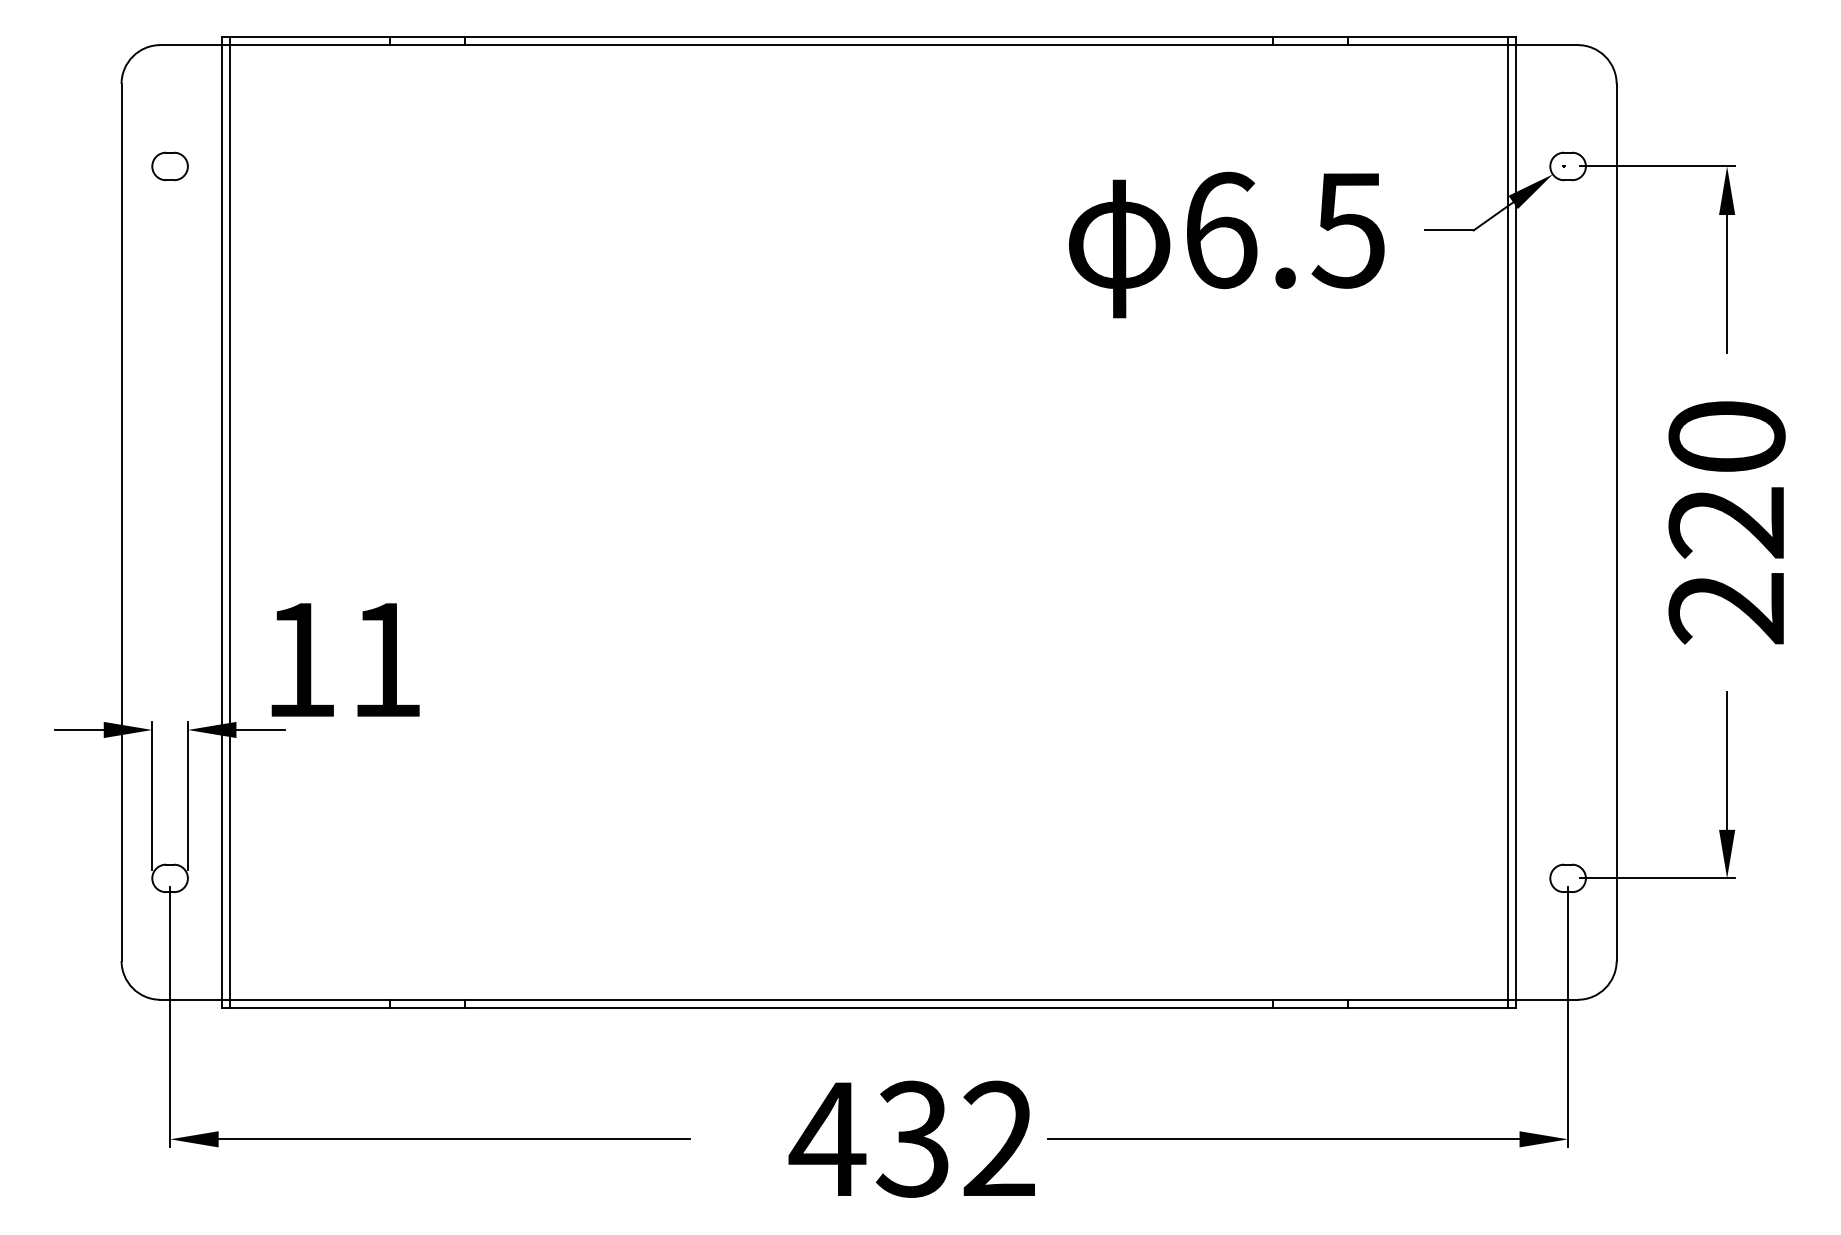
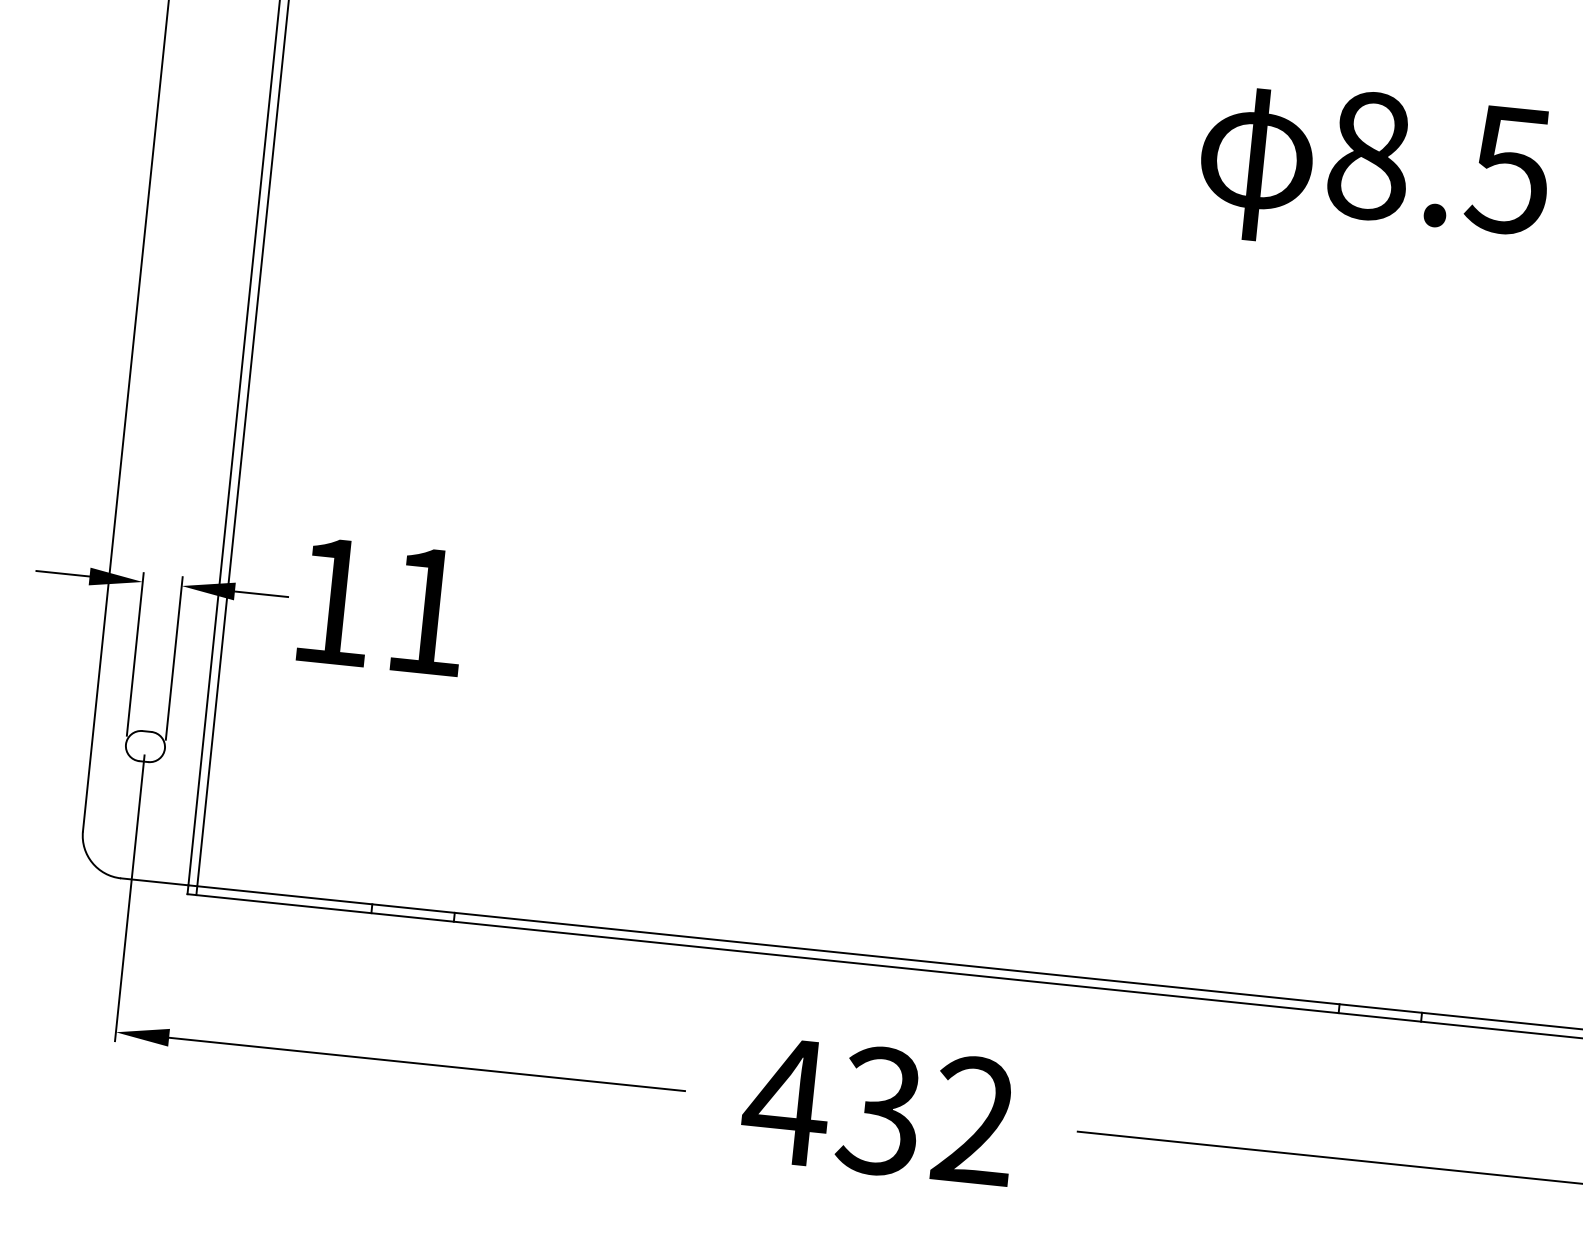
text: (1221, 230) -> (1370, 156), 6.5 -> 8.5
text: (345, 659) -> (382, 606), moved
text: (911, 1138) -> (878, 1110), moved

